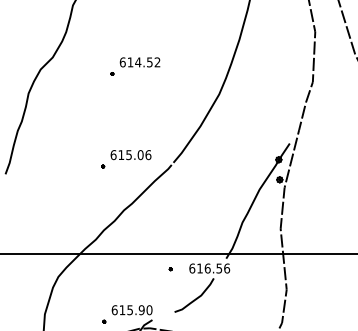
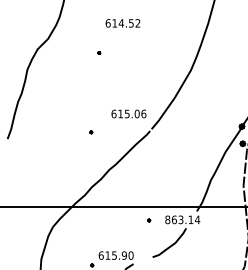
text: (139, 62) -> (122, 23), moved
text: (130, 155) -> (128, 114), moved
text: (209, 268) -> (182, 219), 616.56 -> 863.14

